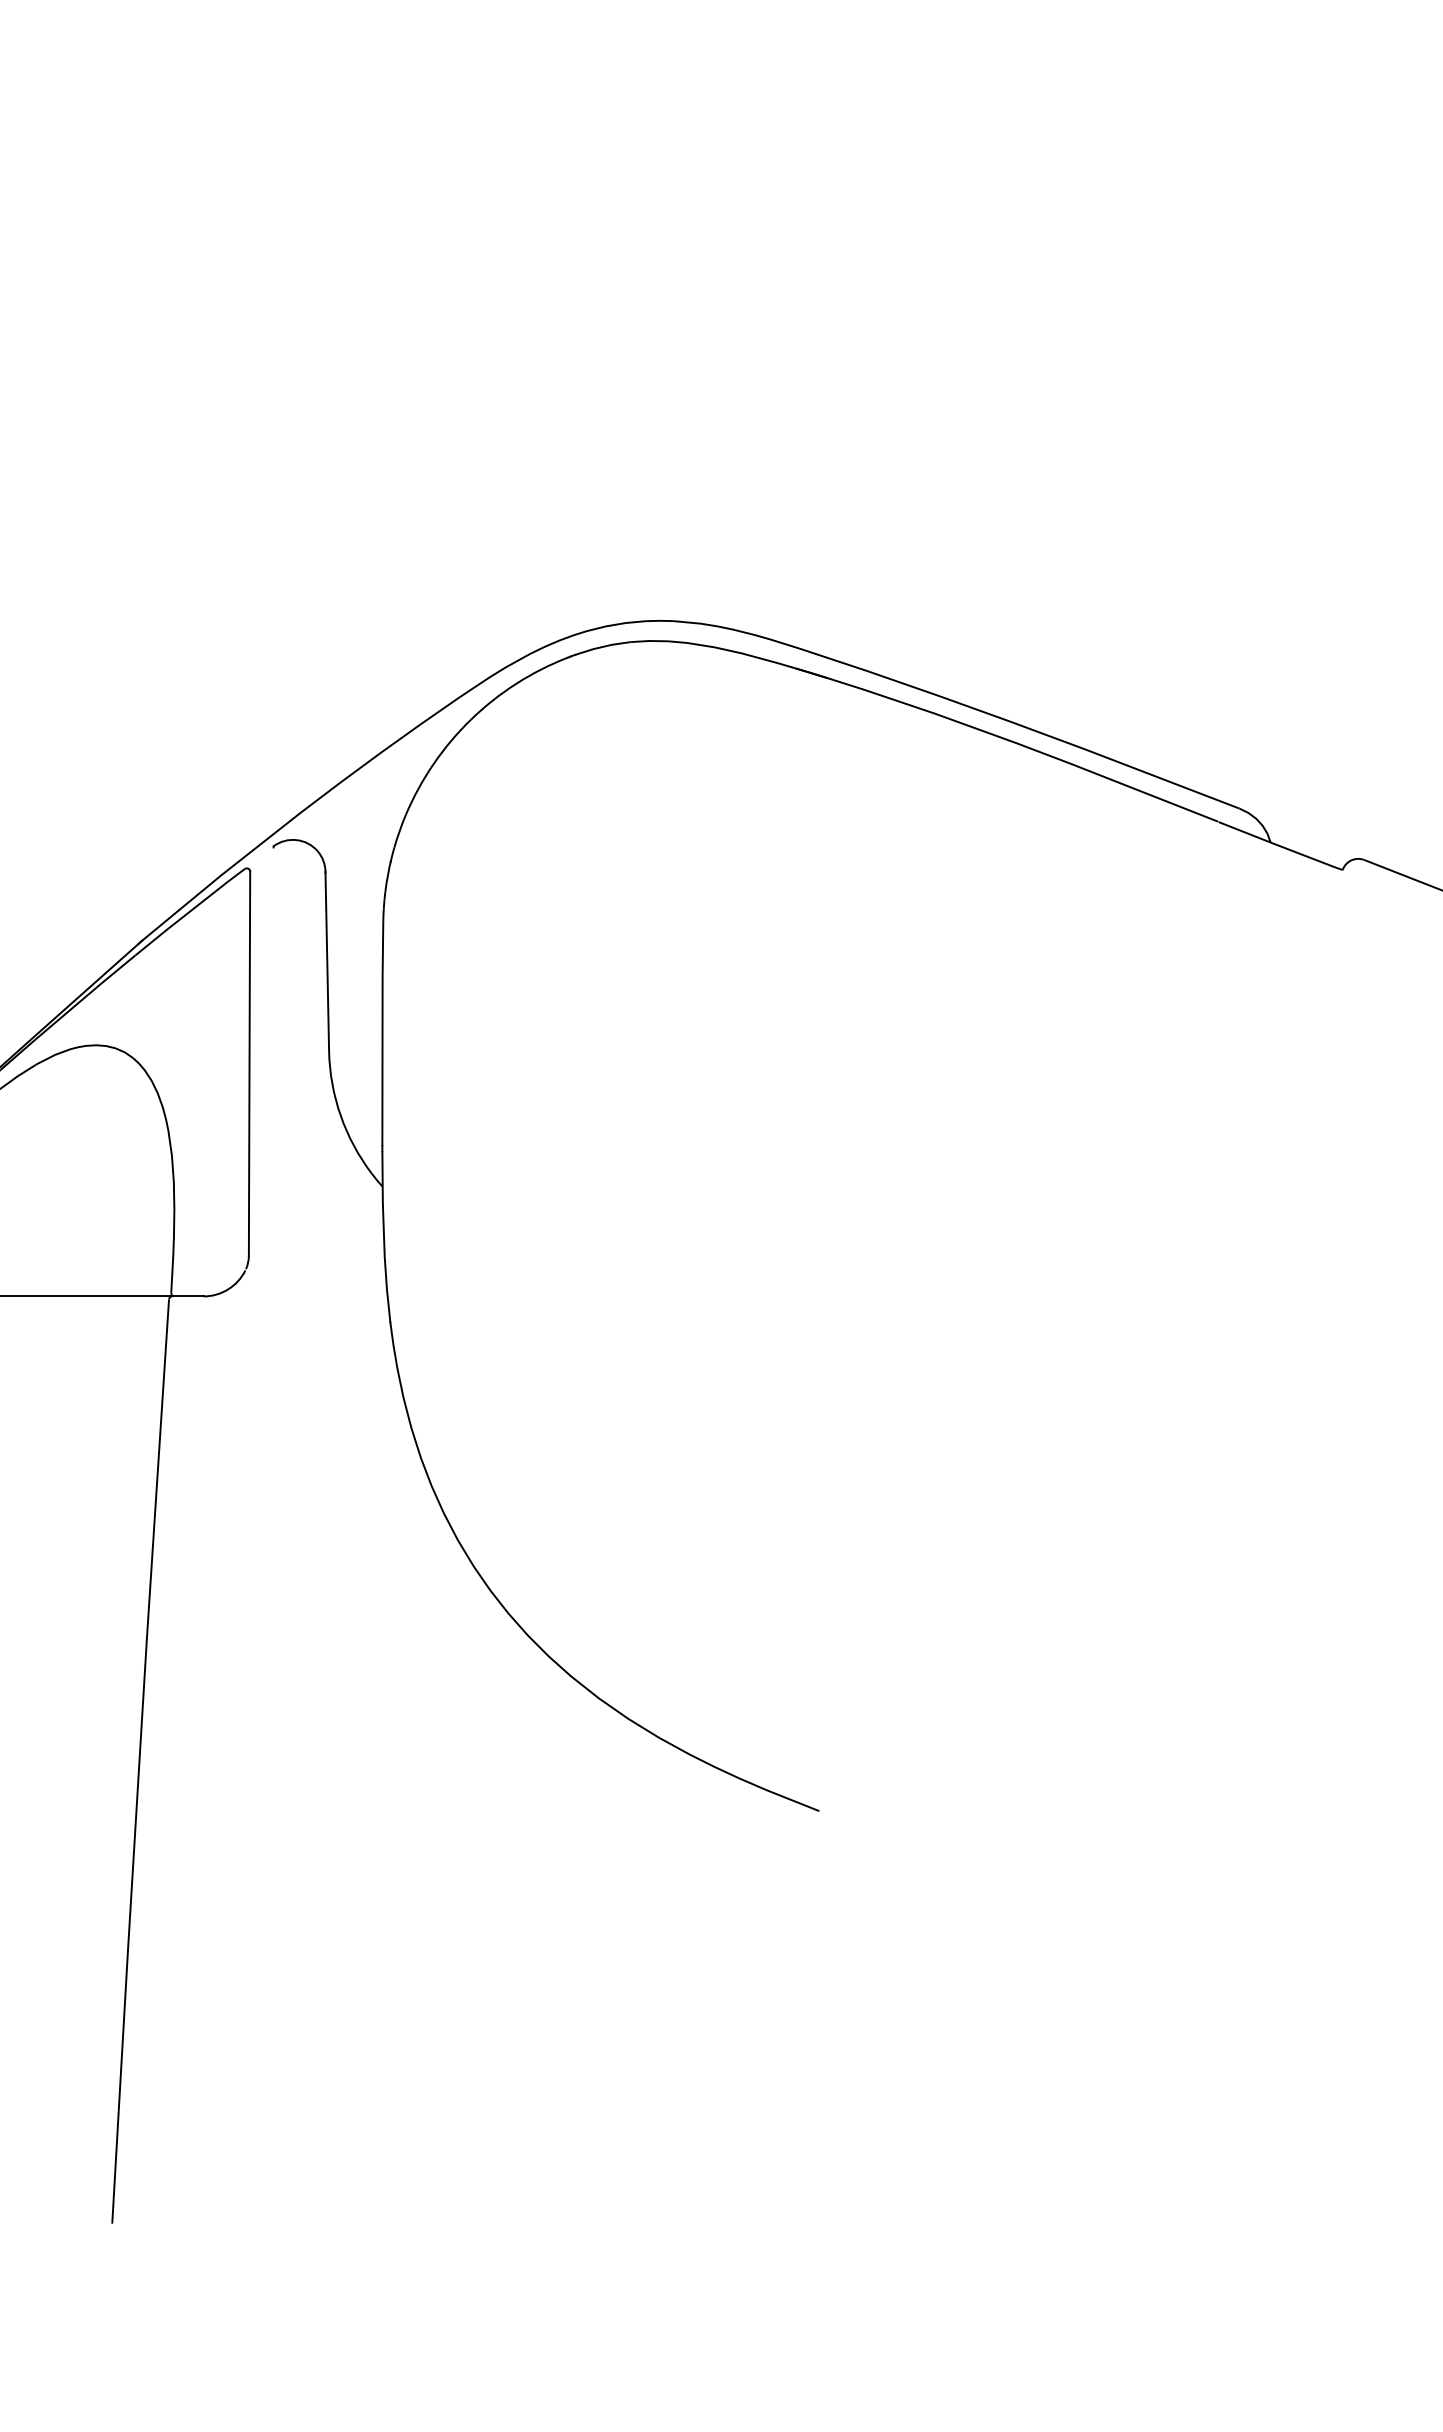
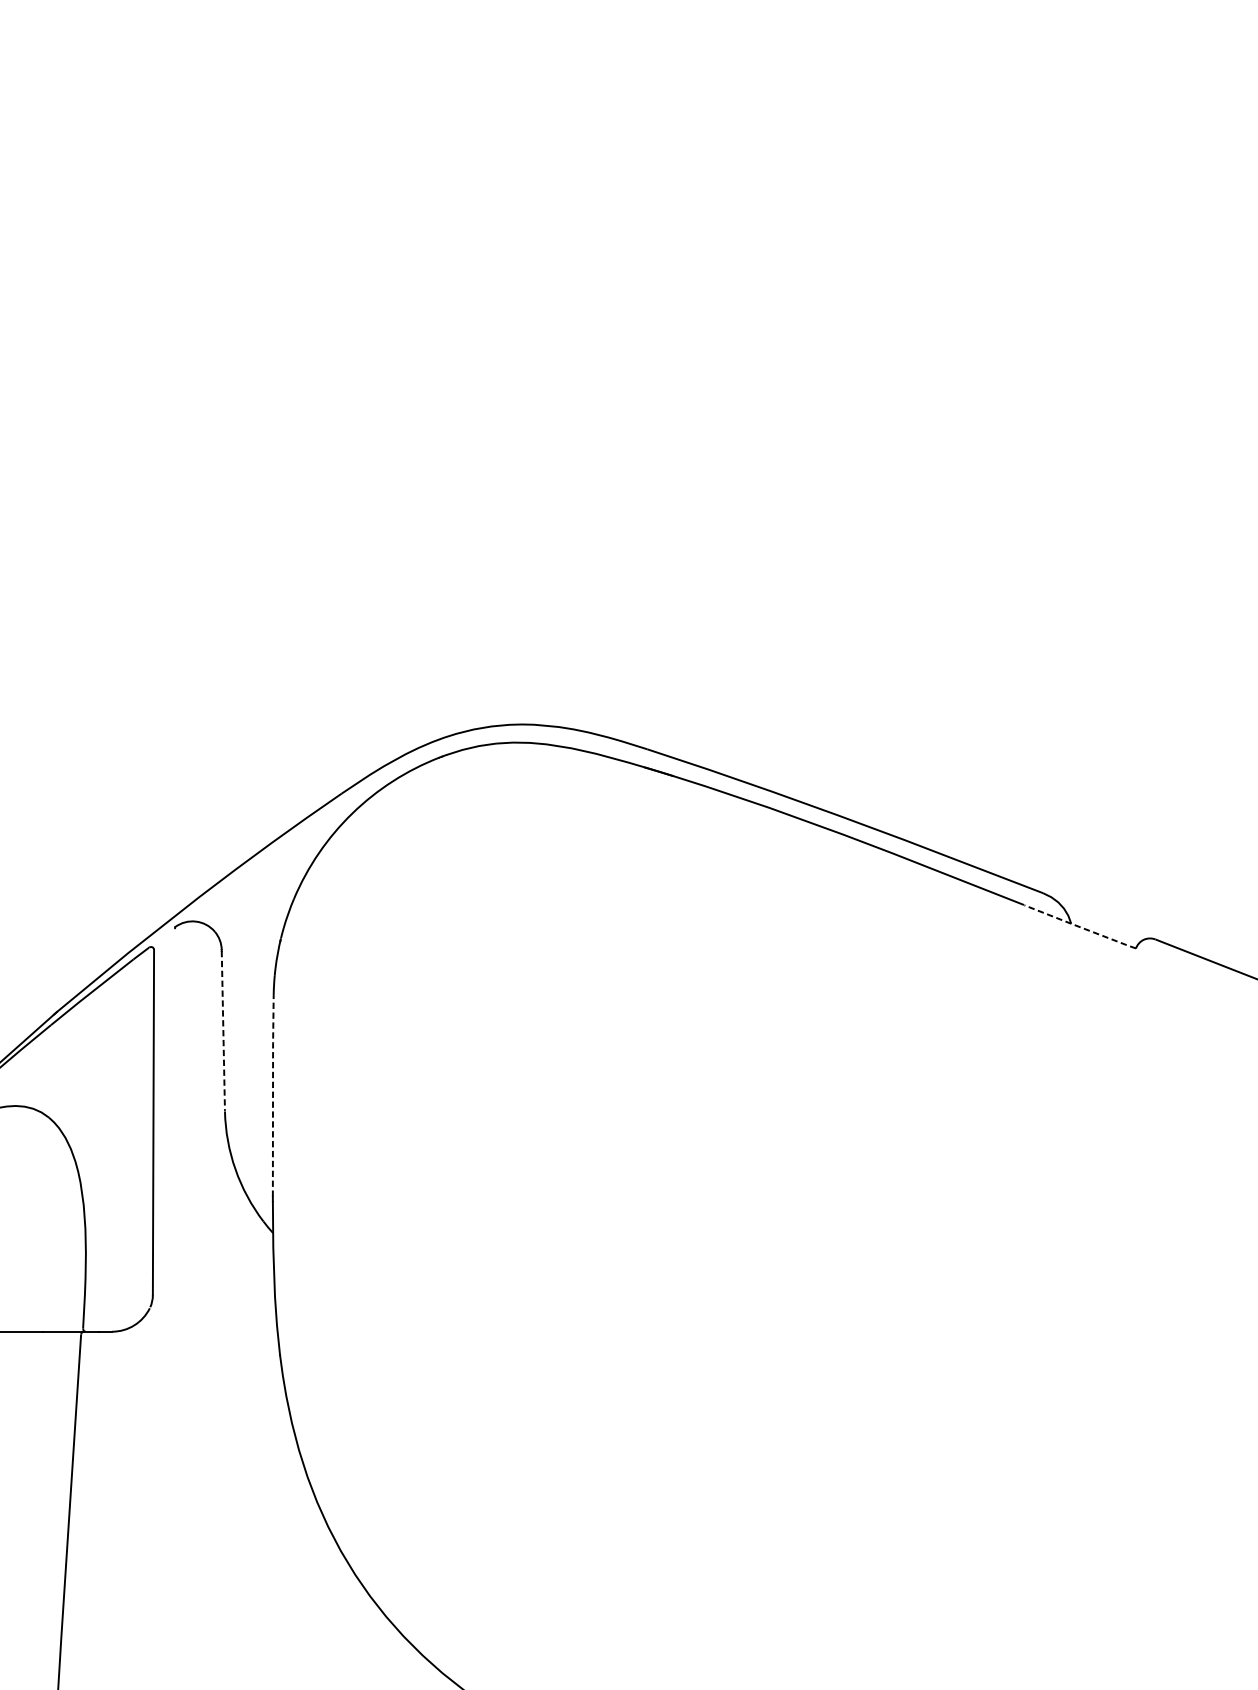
line: (1280, 846) -> (1080, 927), solid -> dashed
line: (327, 961) -> (223, 1030), solid -> dashed
line: (382, 1032) -> (272, 1094), solid -> dashed

